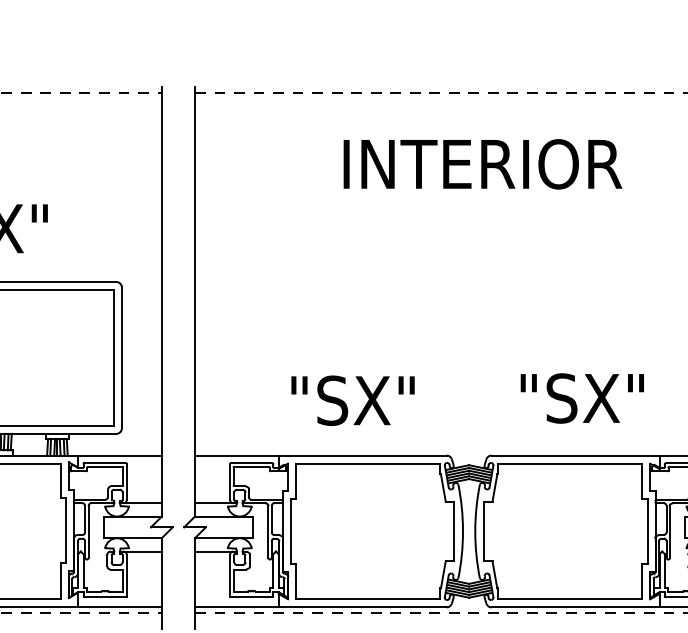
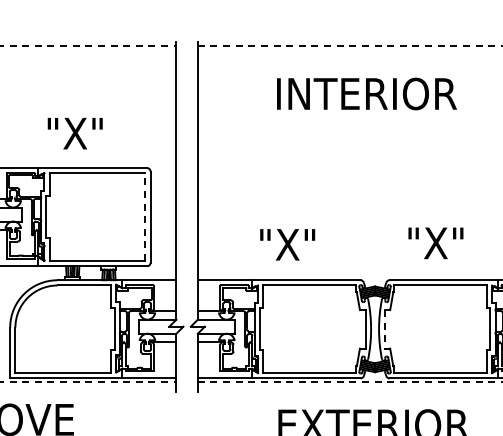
text: (482, 163) -> (366, 93), moved
line: (114, 358) -> (145, 217), solid -> dashed
text: (595, 398) -> (456, 243), "SX" -> "X"
text: (364, 400) -> (307, 244), "SX" -> "X"
line: (483, 531) -> (384, 329), solid -> dashed

